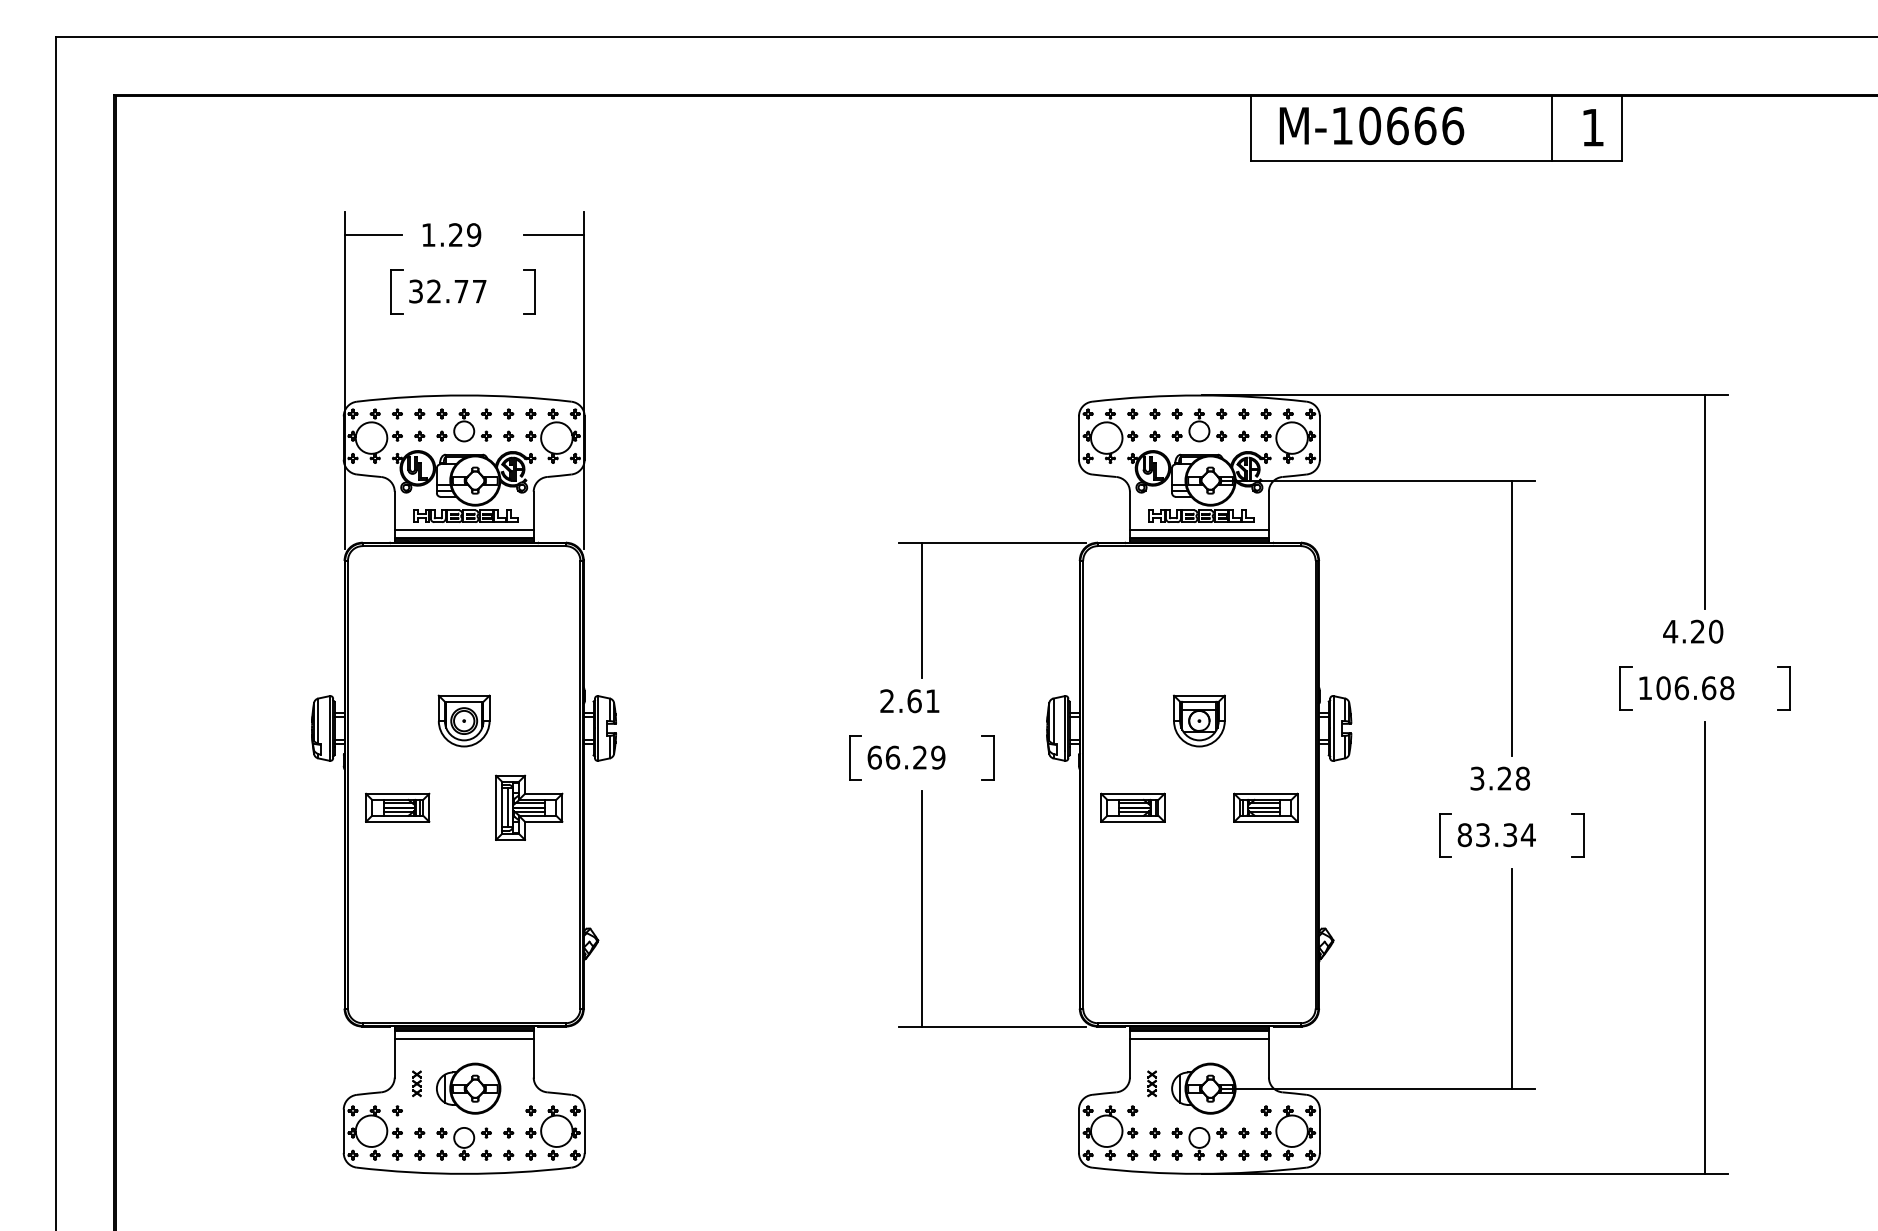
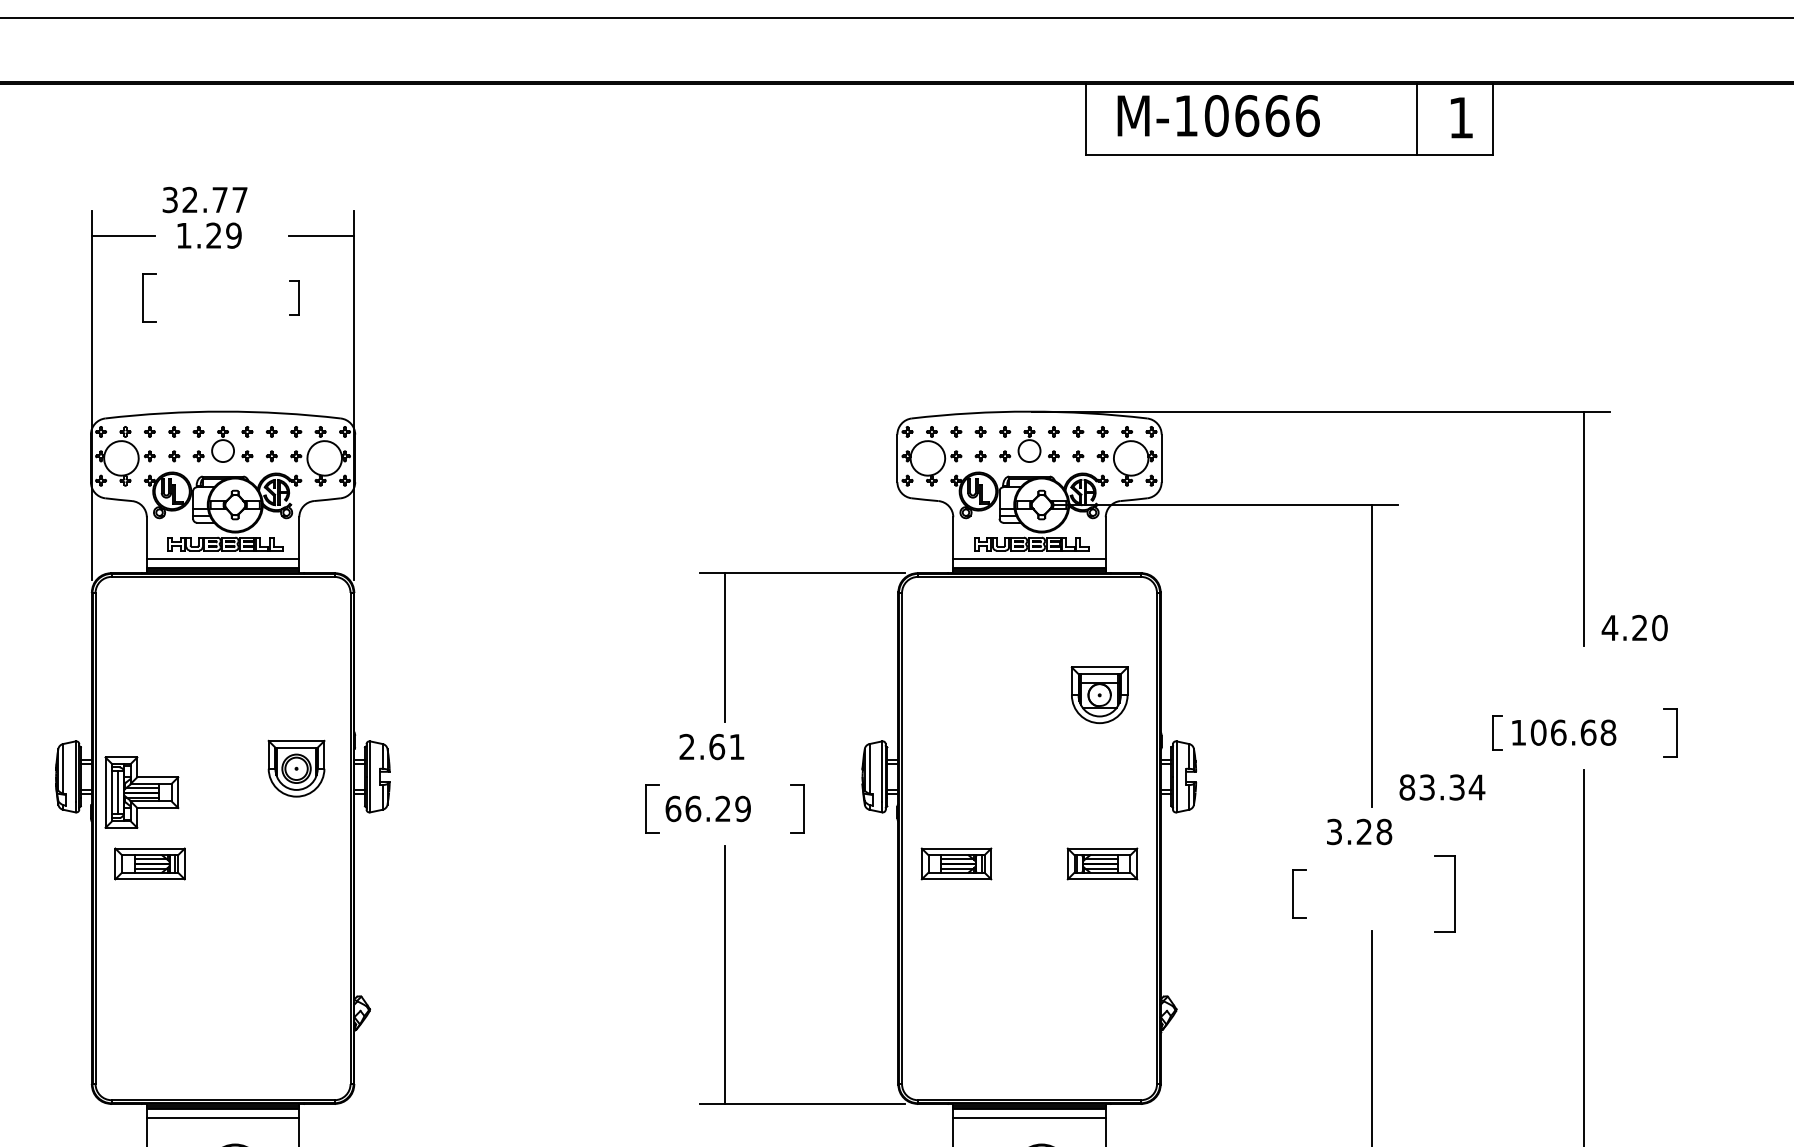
text: (447, 291) -> (204, 199), moved
part: (529, 291) -> (294, 297), size x0.7
text: (1693, 631) -> (1635, 627), moved
part: (1625, 688) -> (1496, 733), size x0.7
part: (463, 720) -> (295, 768), moved
part: (1199, 720) -> (1099, 694), moved
part: (529, 807) -> (142, 792), moved
text: (1496, 835) -> (1442, 787), moved
part: (1577, 835) -> (1444, 894), size x1.6

